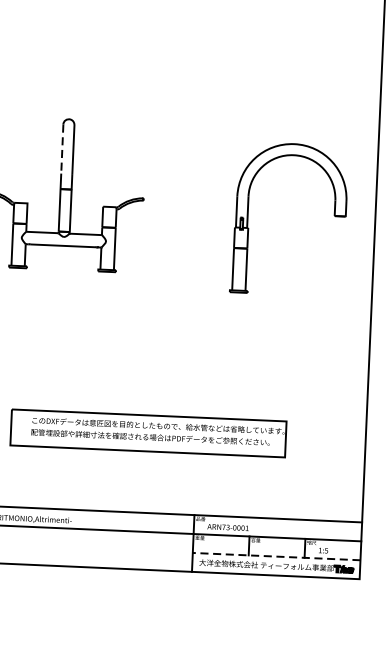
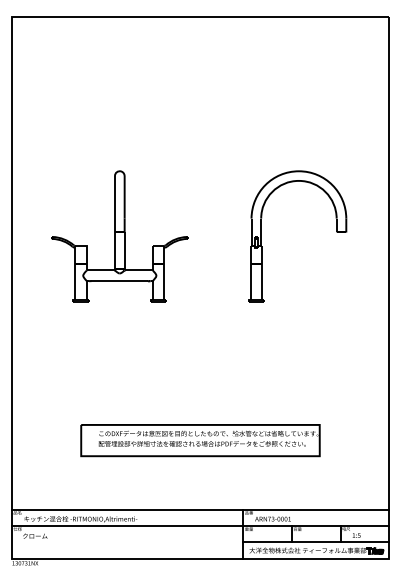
line: (62, 149) -> (115, 197), dashed -> solid
part: (247, 217) -> (261, 236), moved
line: (276, 556) -> (316, 542), dashed -> solid

